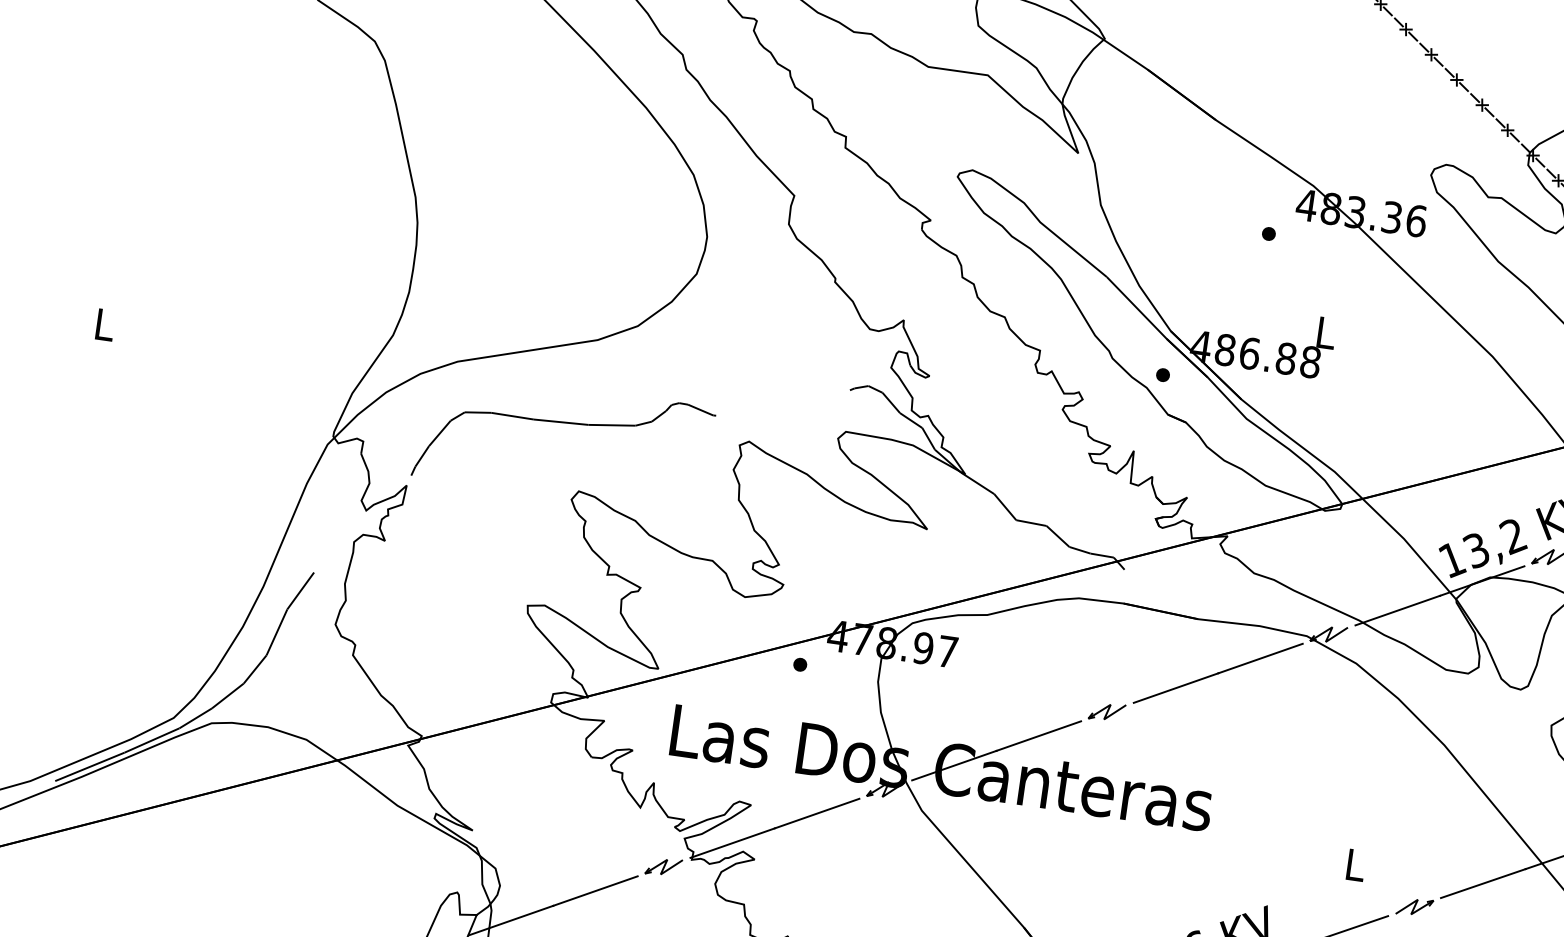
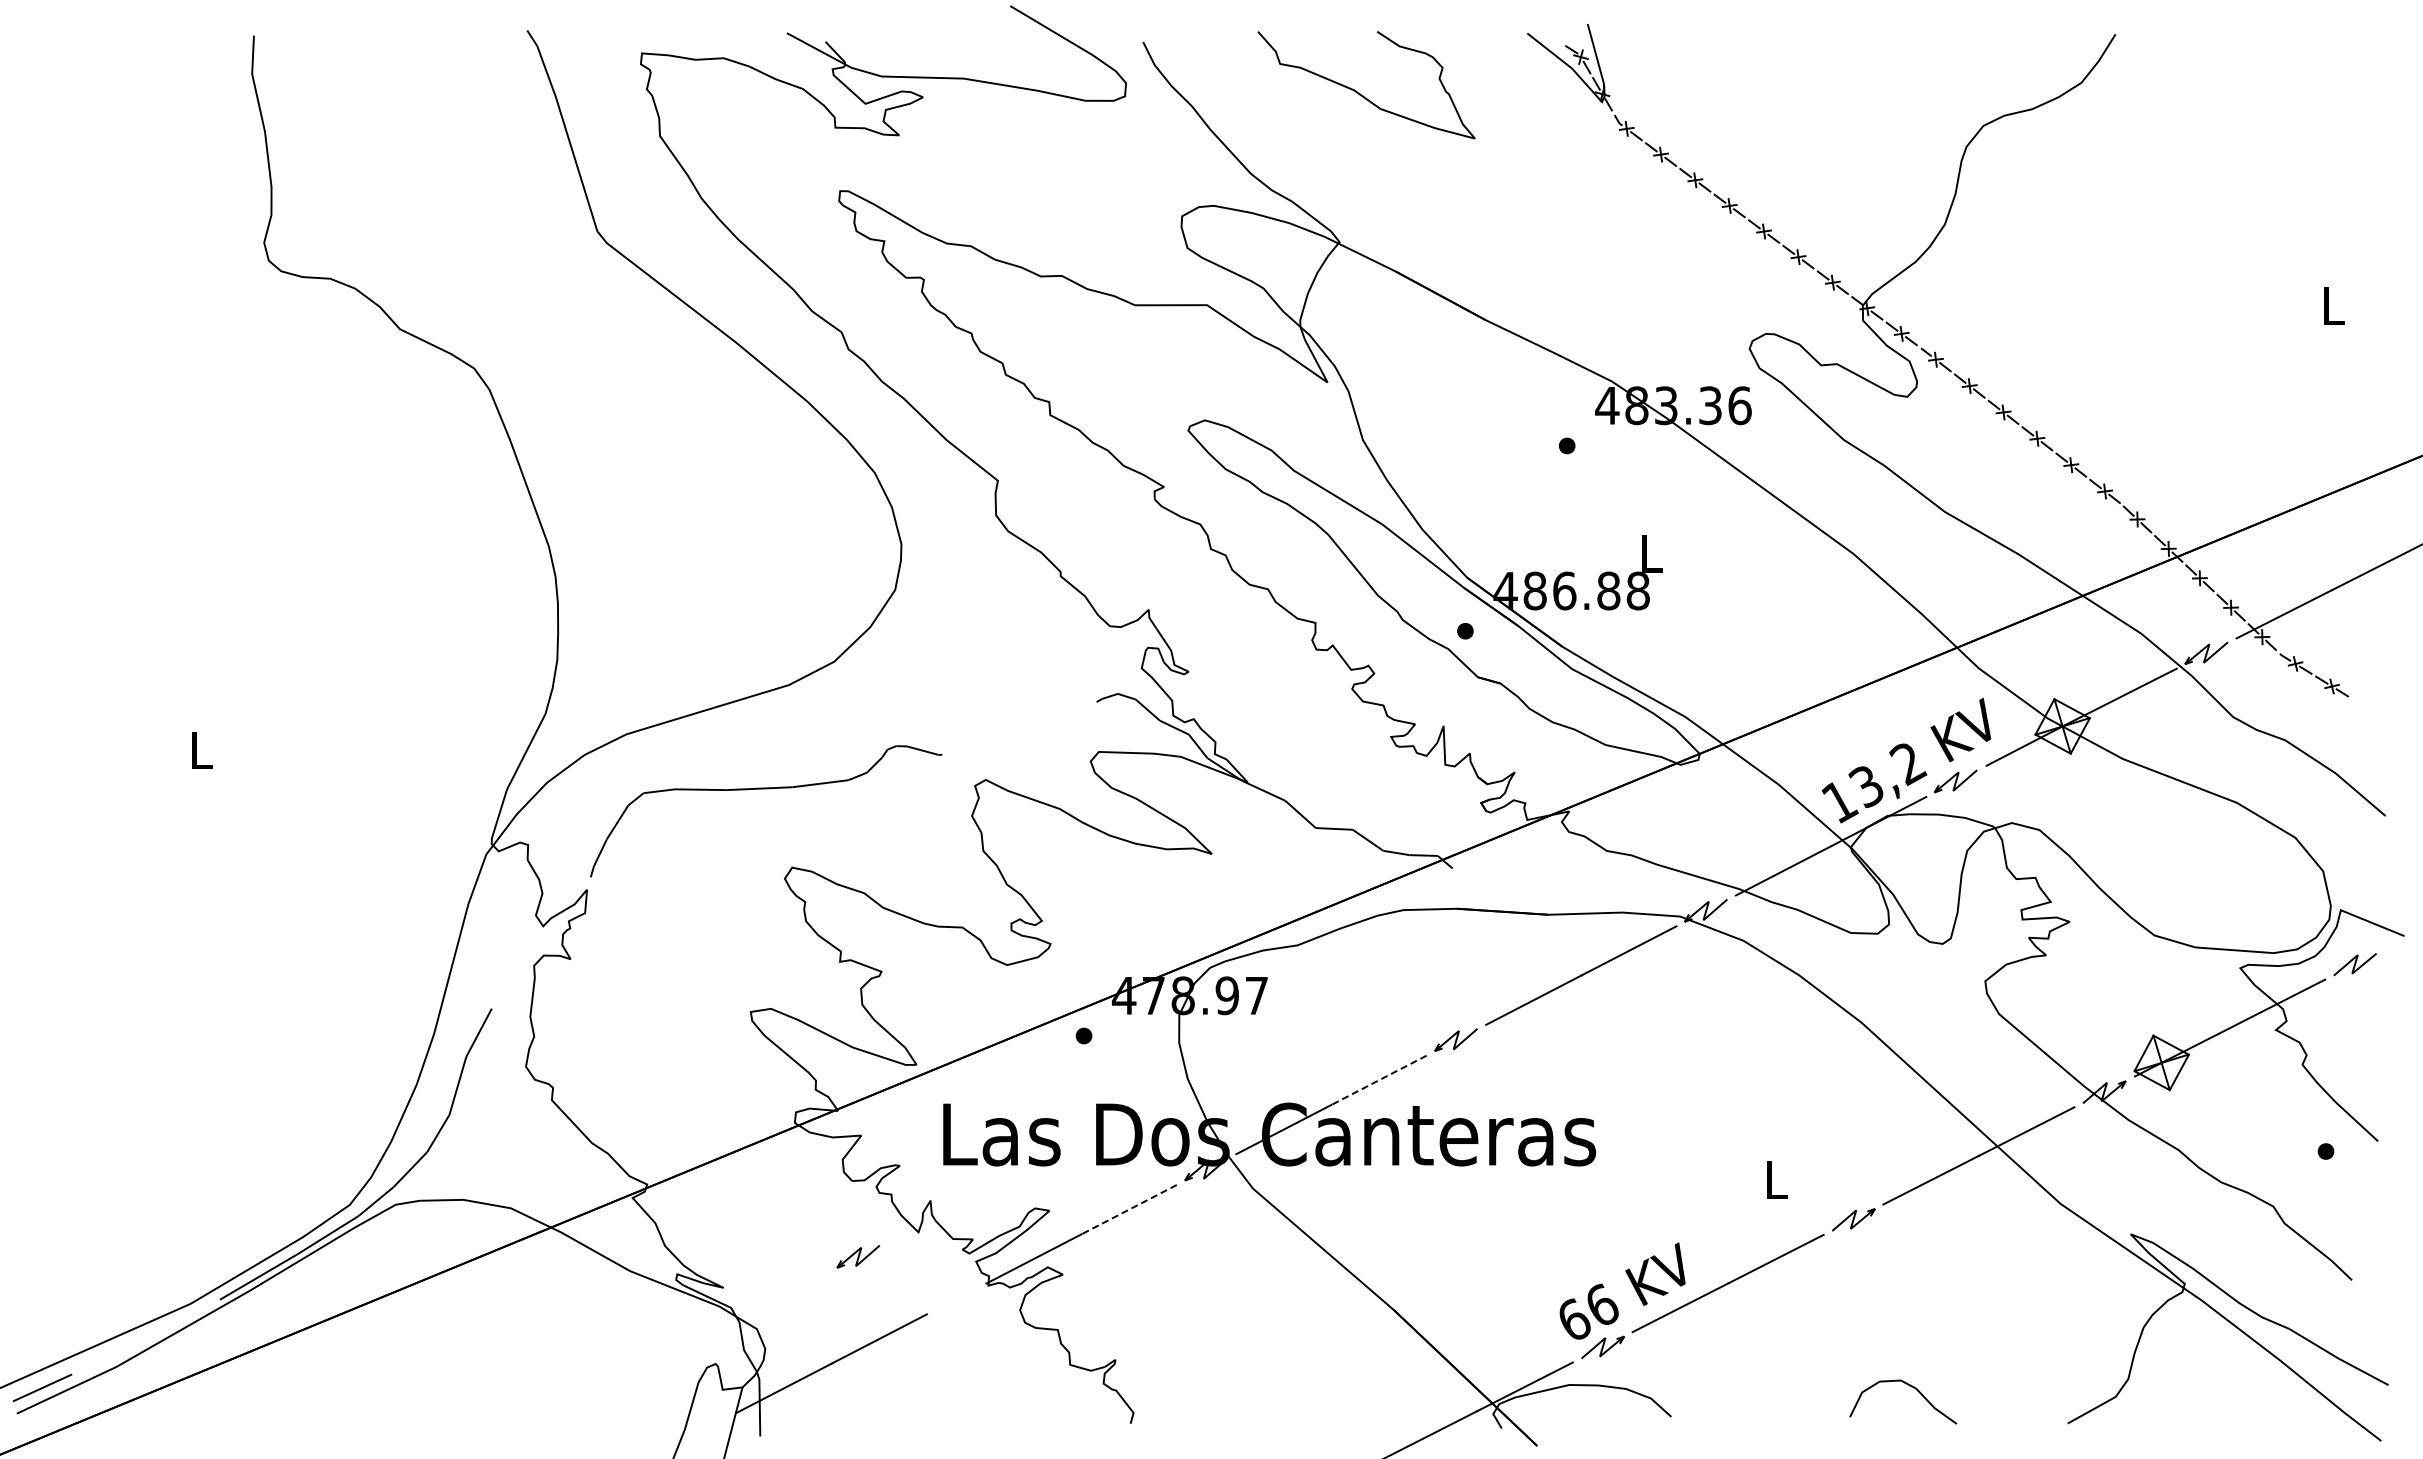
line: (1039, 736) -> (1379, 1080), solid -> dashed
line: (817, 813) -> (1129, 1209), solid -> dashed
part: (663, 866) -> (858, 1256), moved

